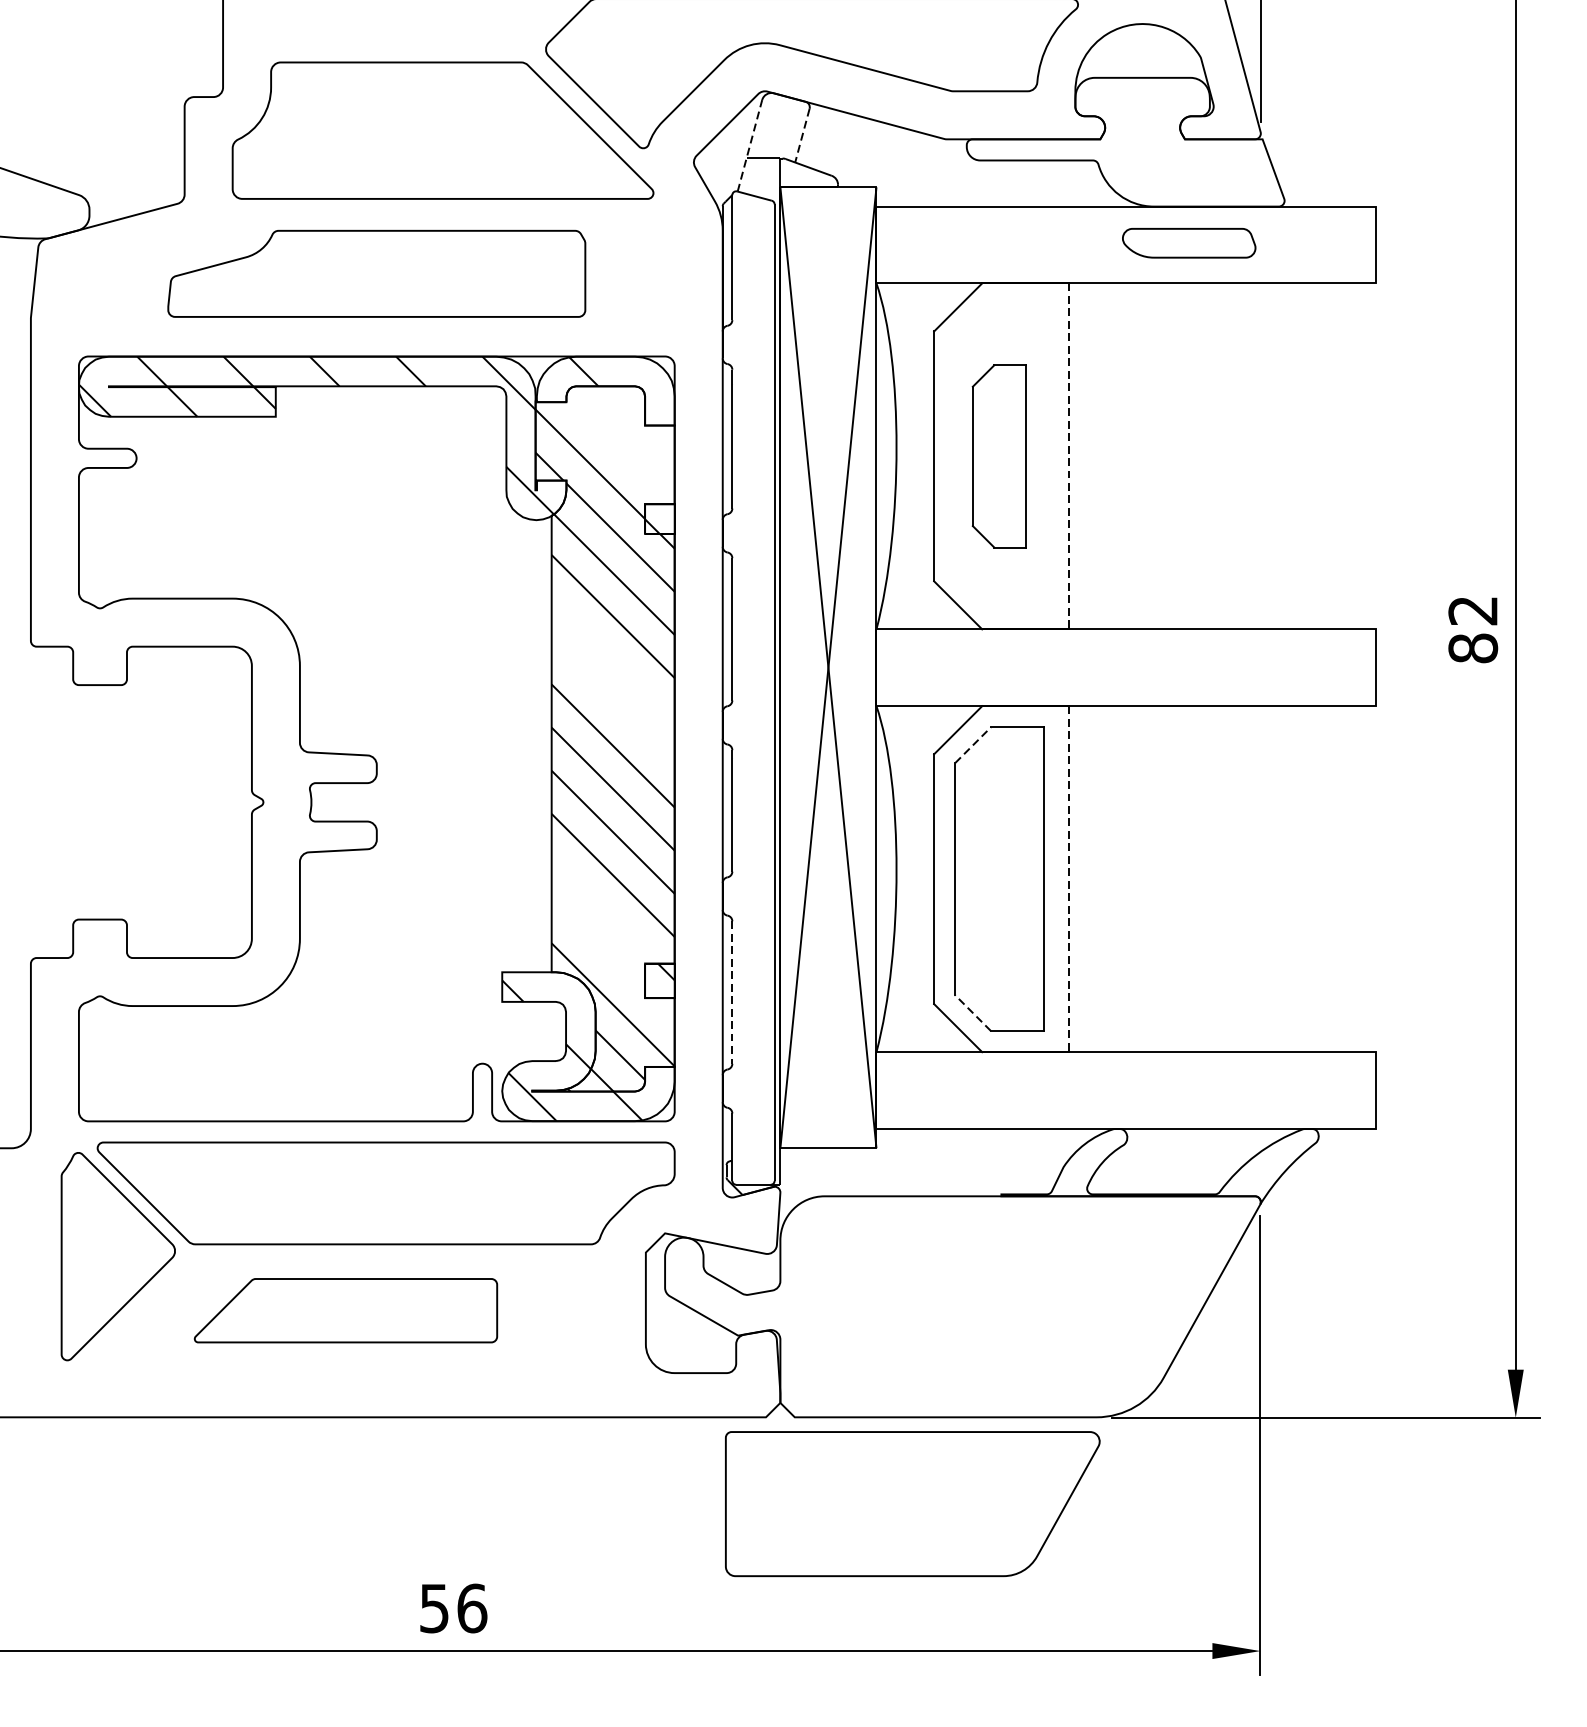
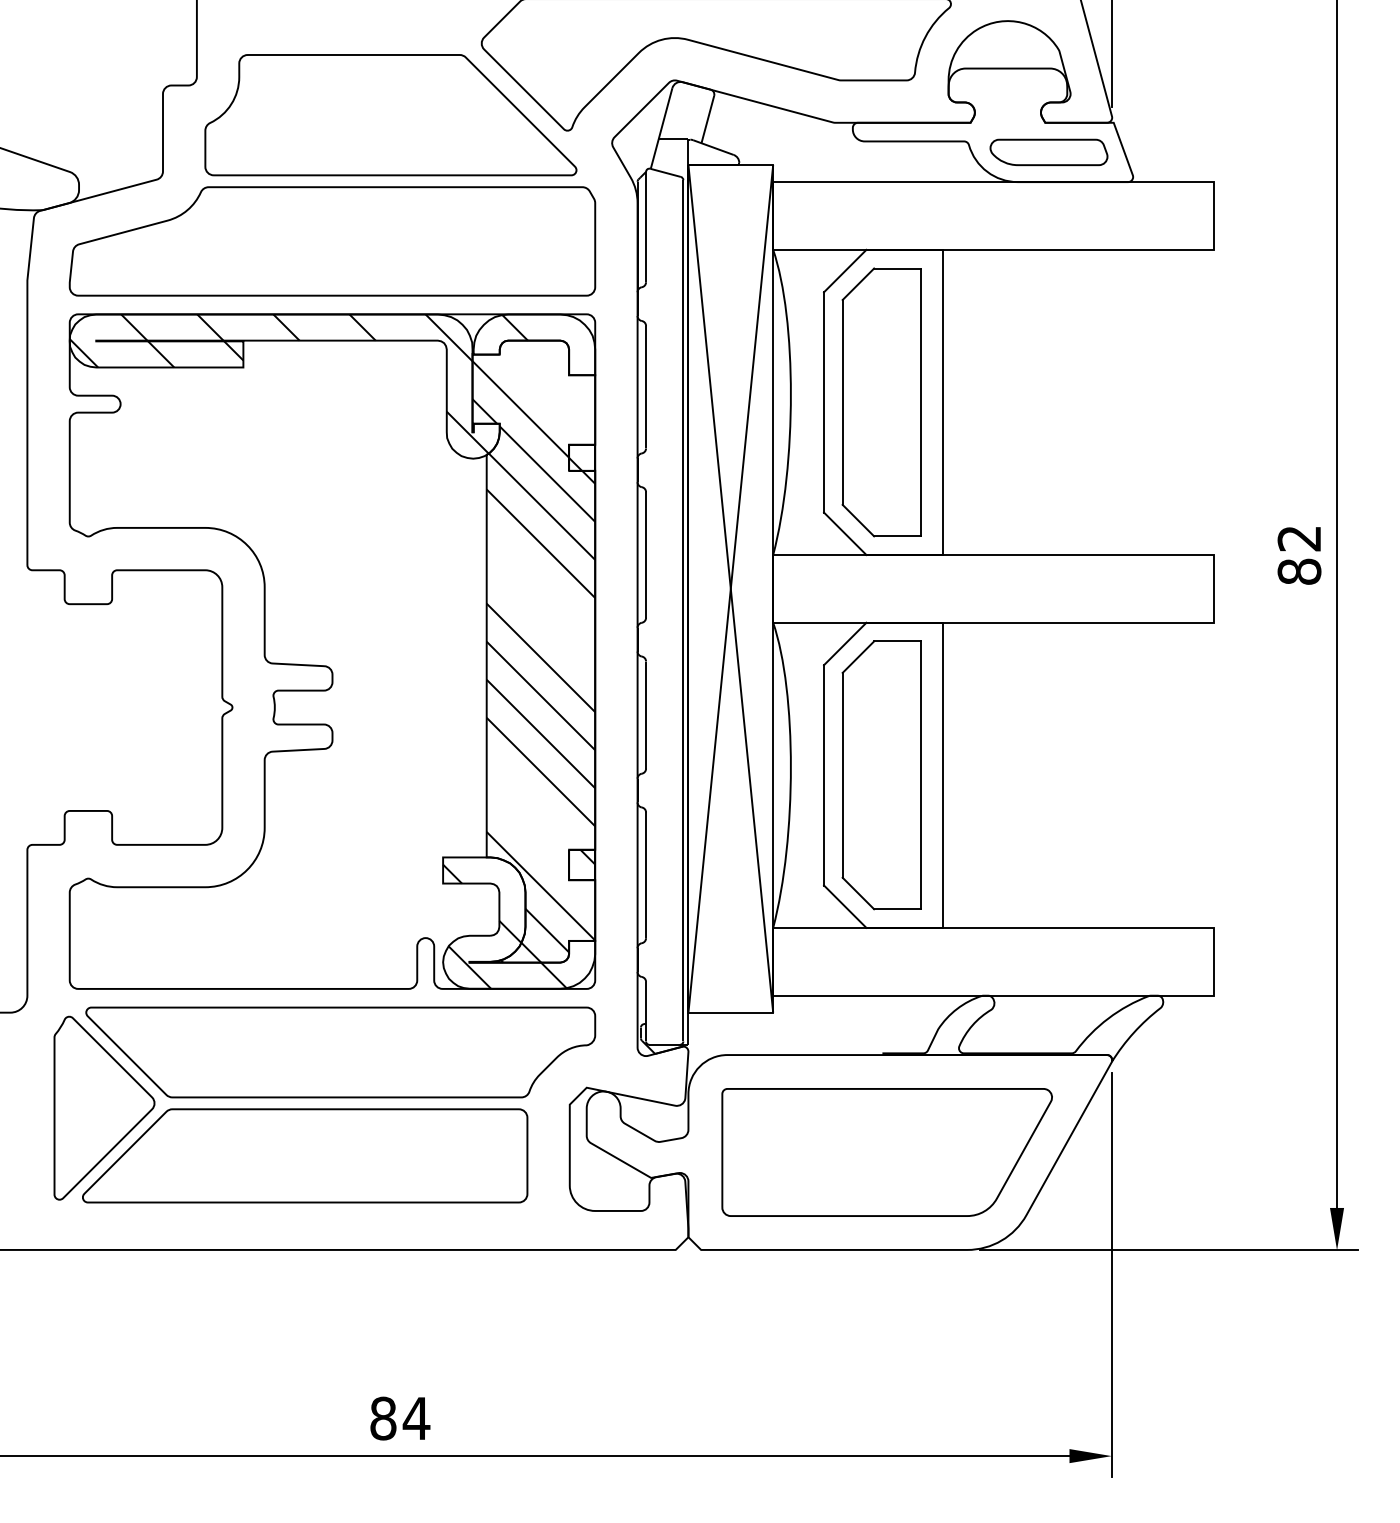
line: (802, 135) -> (707, 119), dashed -> solid
line: (749, 145) -> (661, 128), dashed -> solid
part: (1188, 243) -> (1048, 152), moved
part: (376, 273) -> (332, 241), size x1.43
part: (999, 456) -> (881, 402), size x1.67
line: (1068, 456) -> (942, 402), dashed -> solid
line: (973, 744) -> (858, 656), dashed -> solid
line: (1068, 879) -> (942, 775), dashed -> solid
line: (732, 992) -> (646, 875), dashed -> solid
line: (973, 1013) -> (858, 893), dashed -> solid
part: (346, 1310) -> (305, 1155), size x1.67
part: (911, 1504) -> (886, 1152), moved
text: (453, 1608) -> (400, 1418), 56 -> 84

